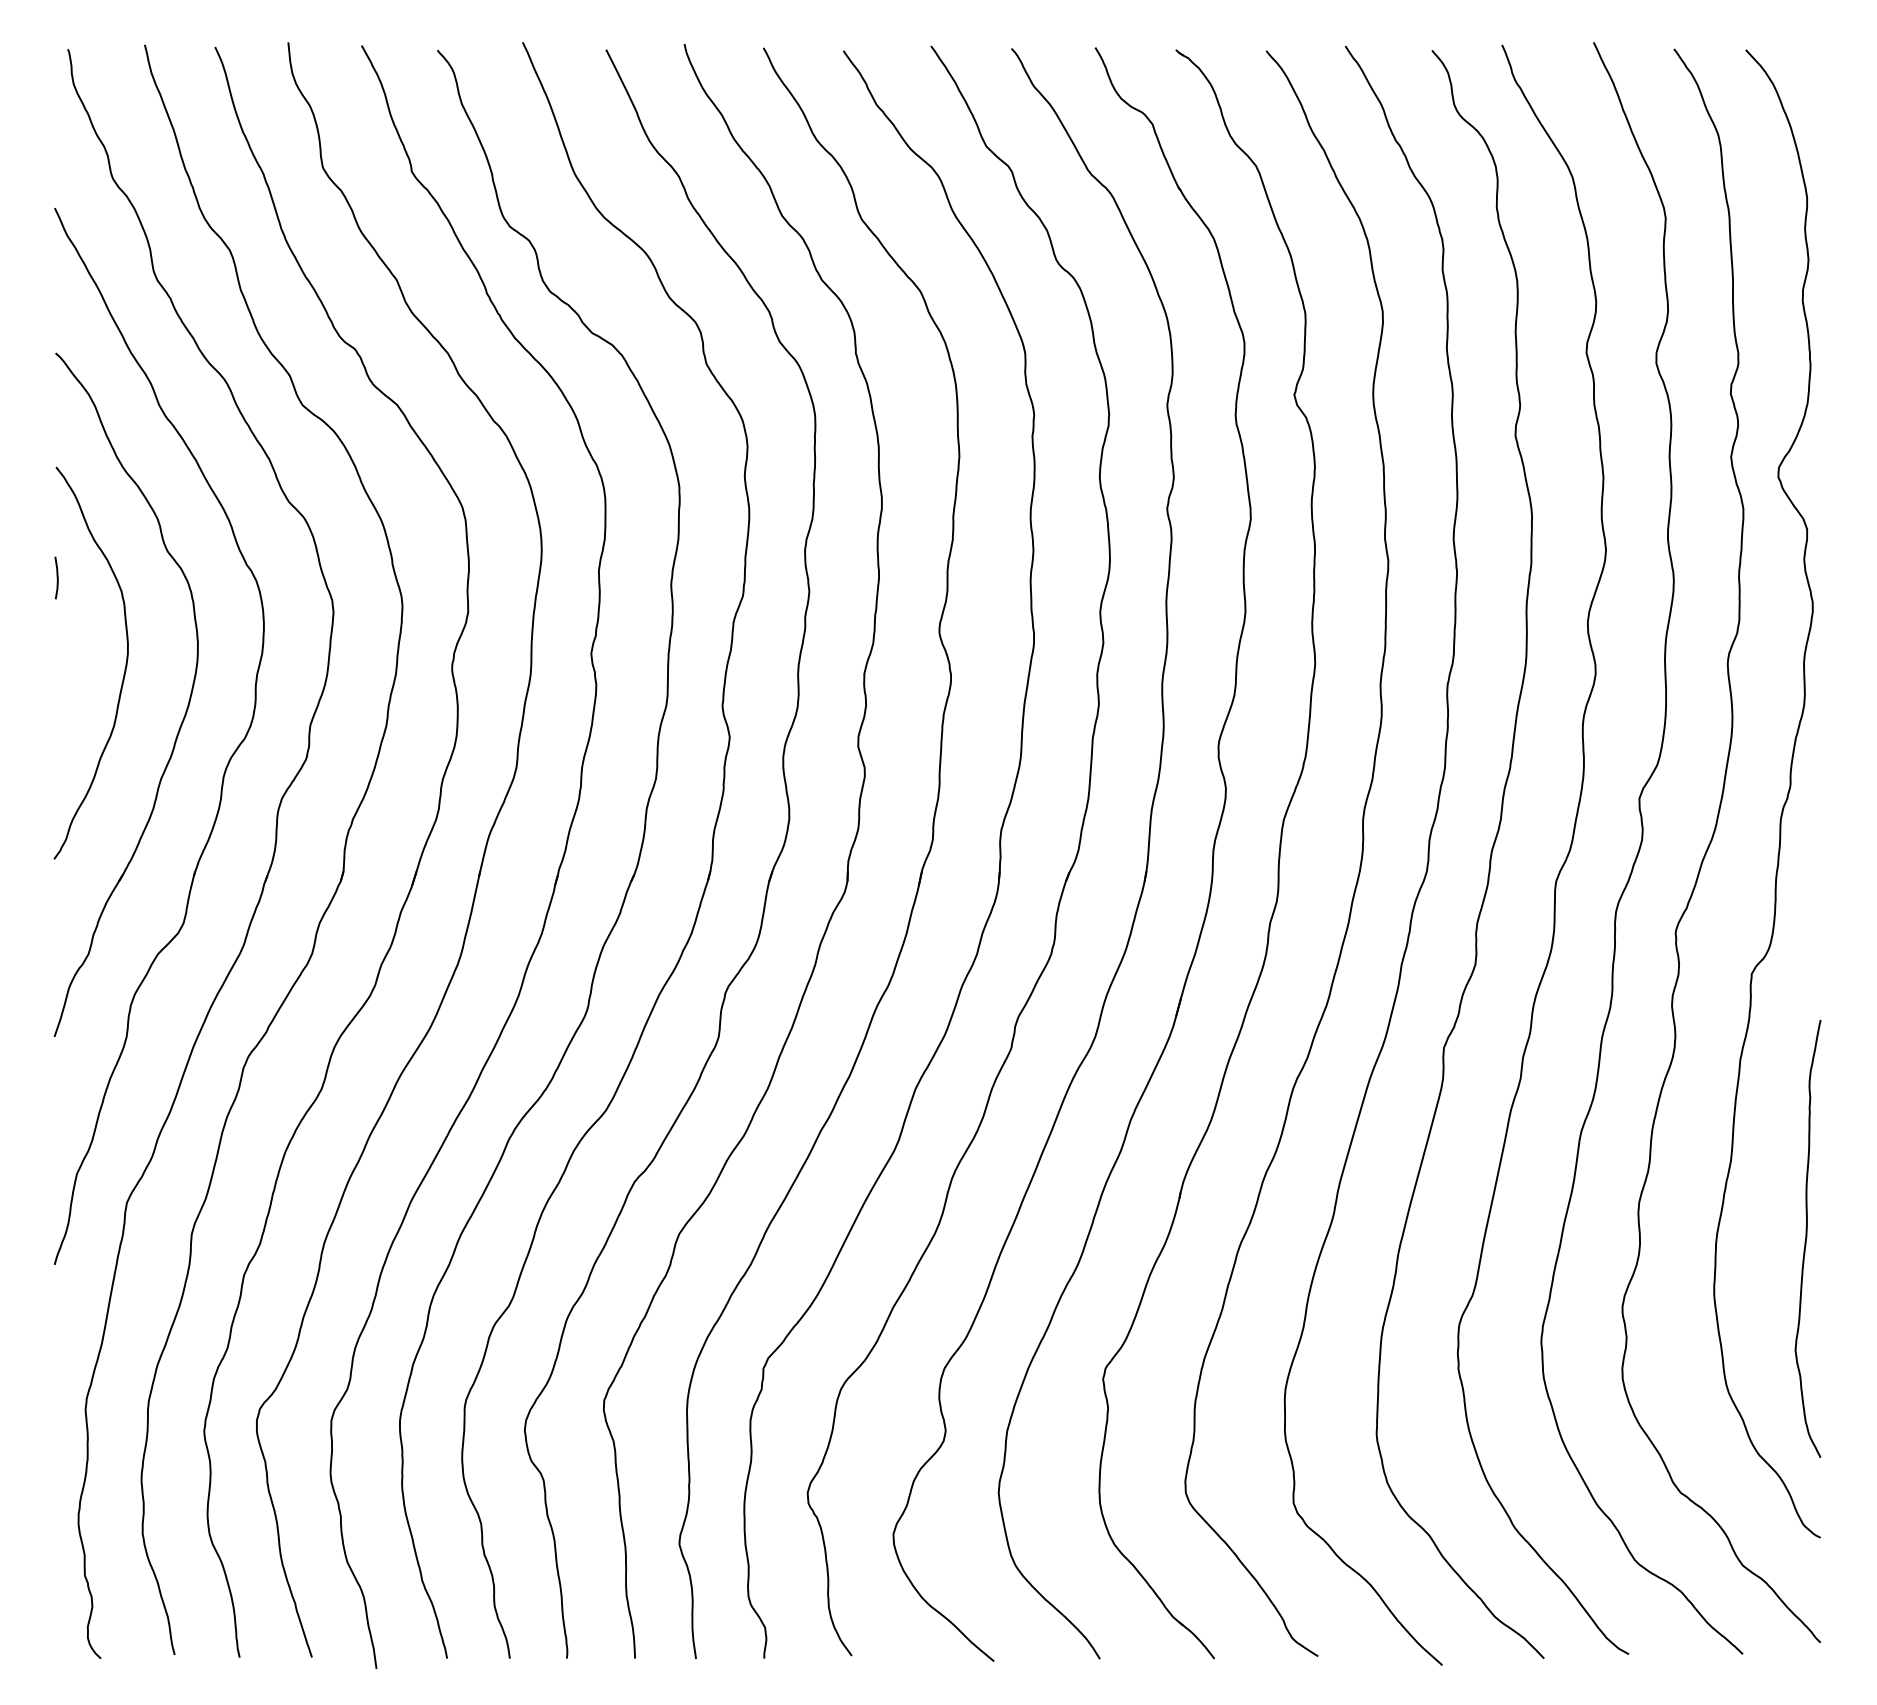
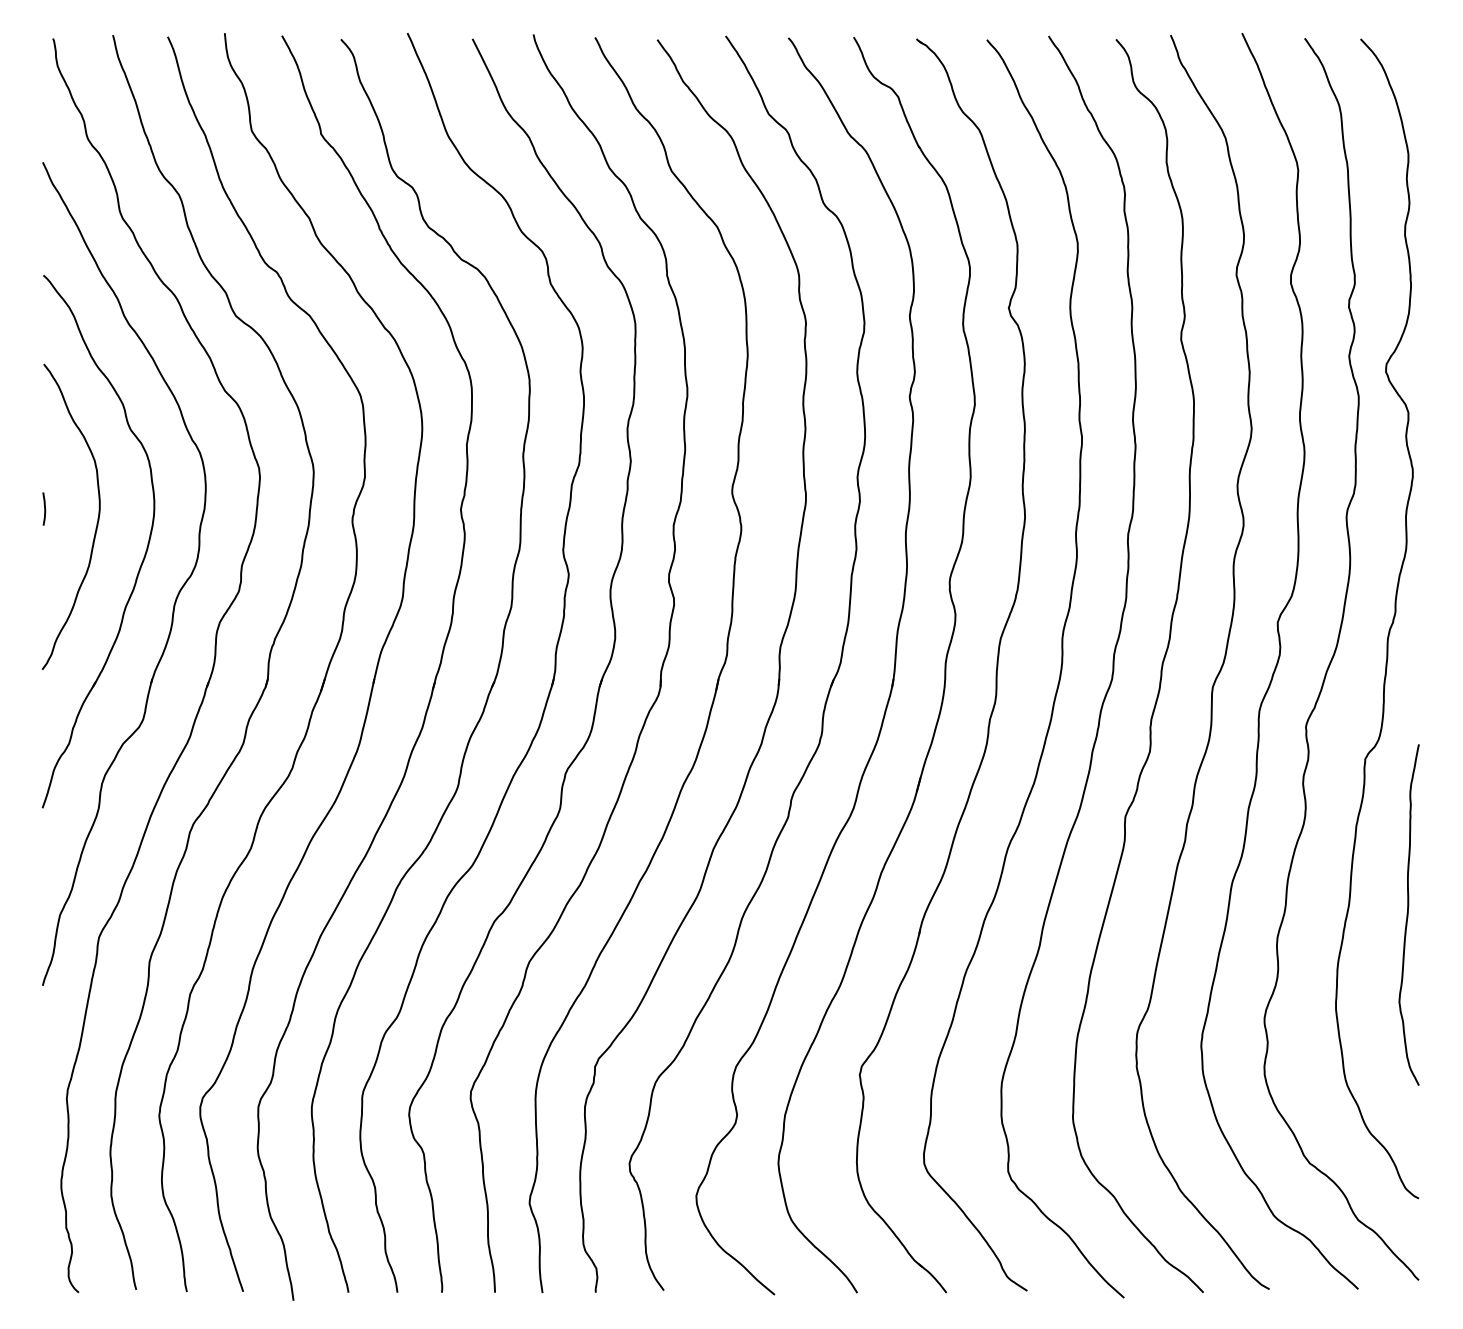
curve: (56, 577) -> (44, 508), moved
curve: (1807, 1237) -> (1408, 913), moved

